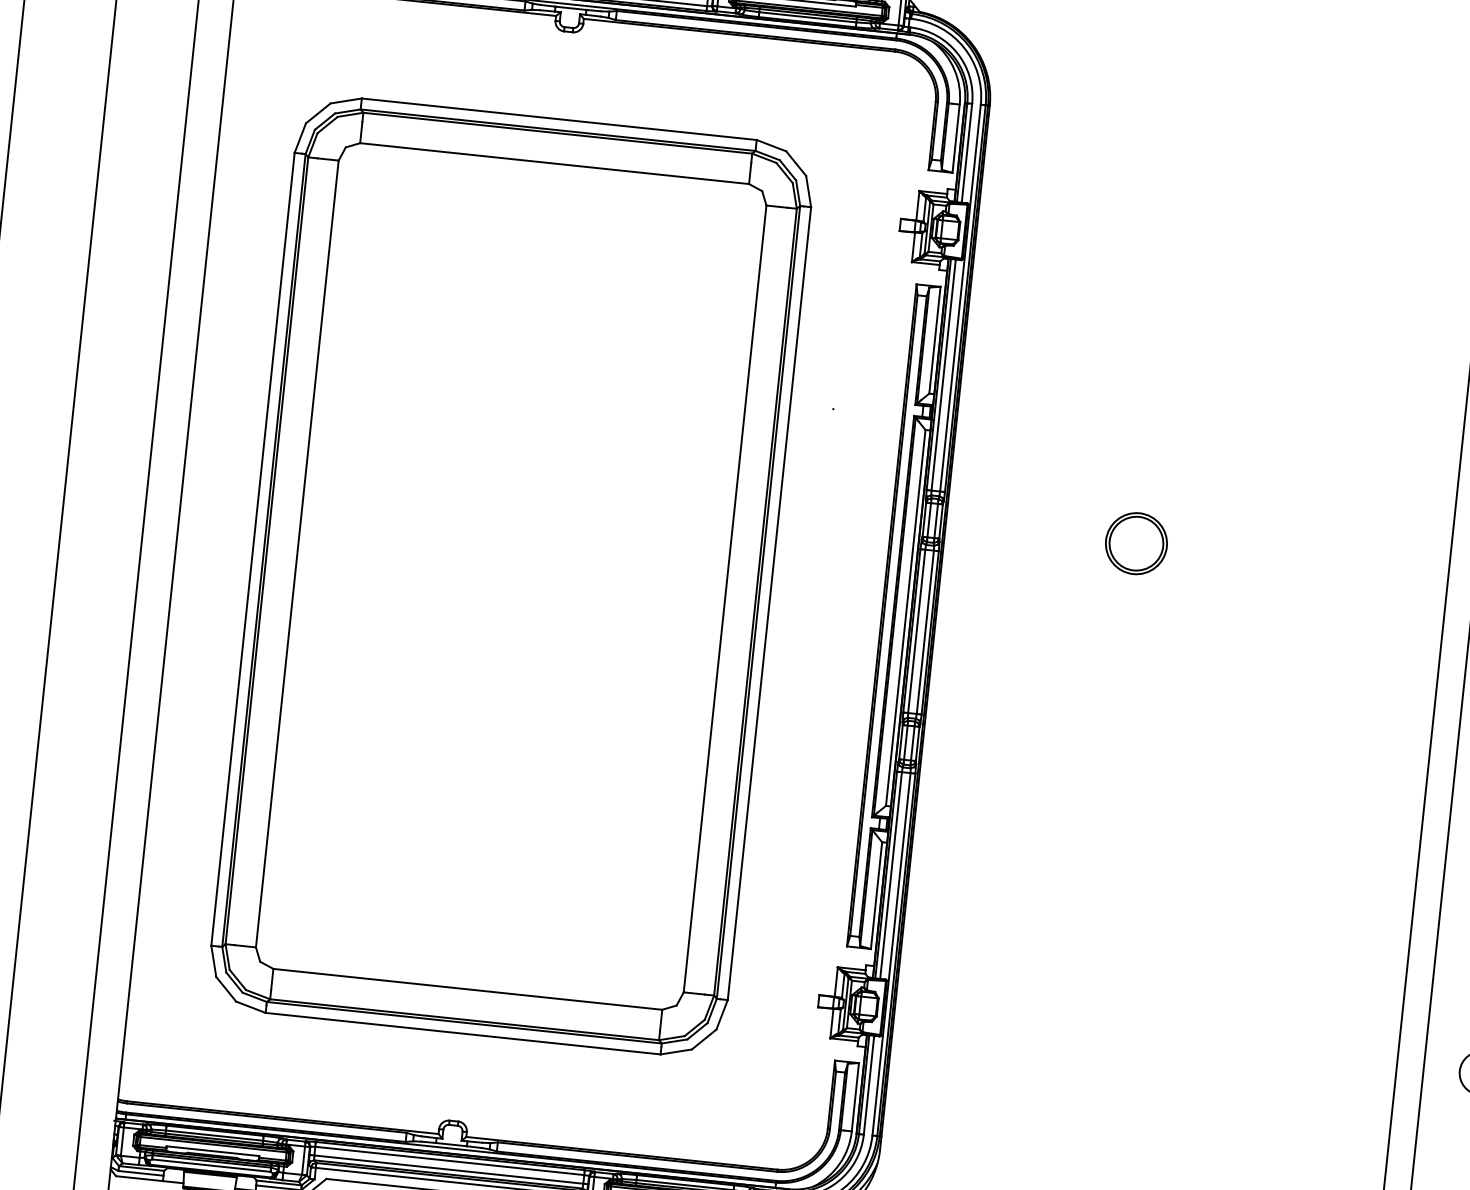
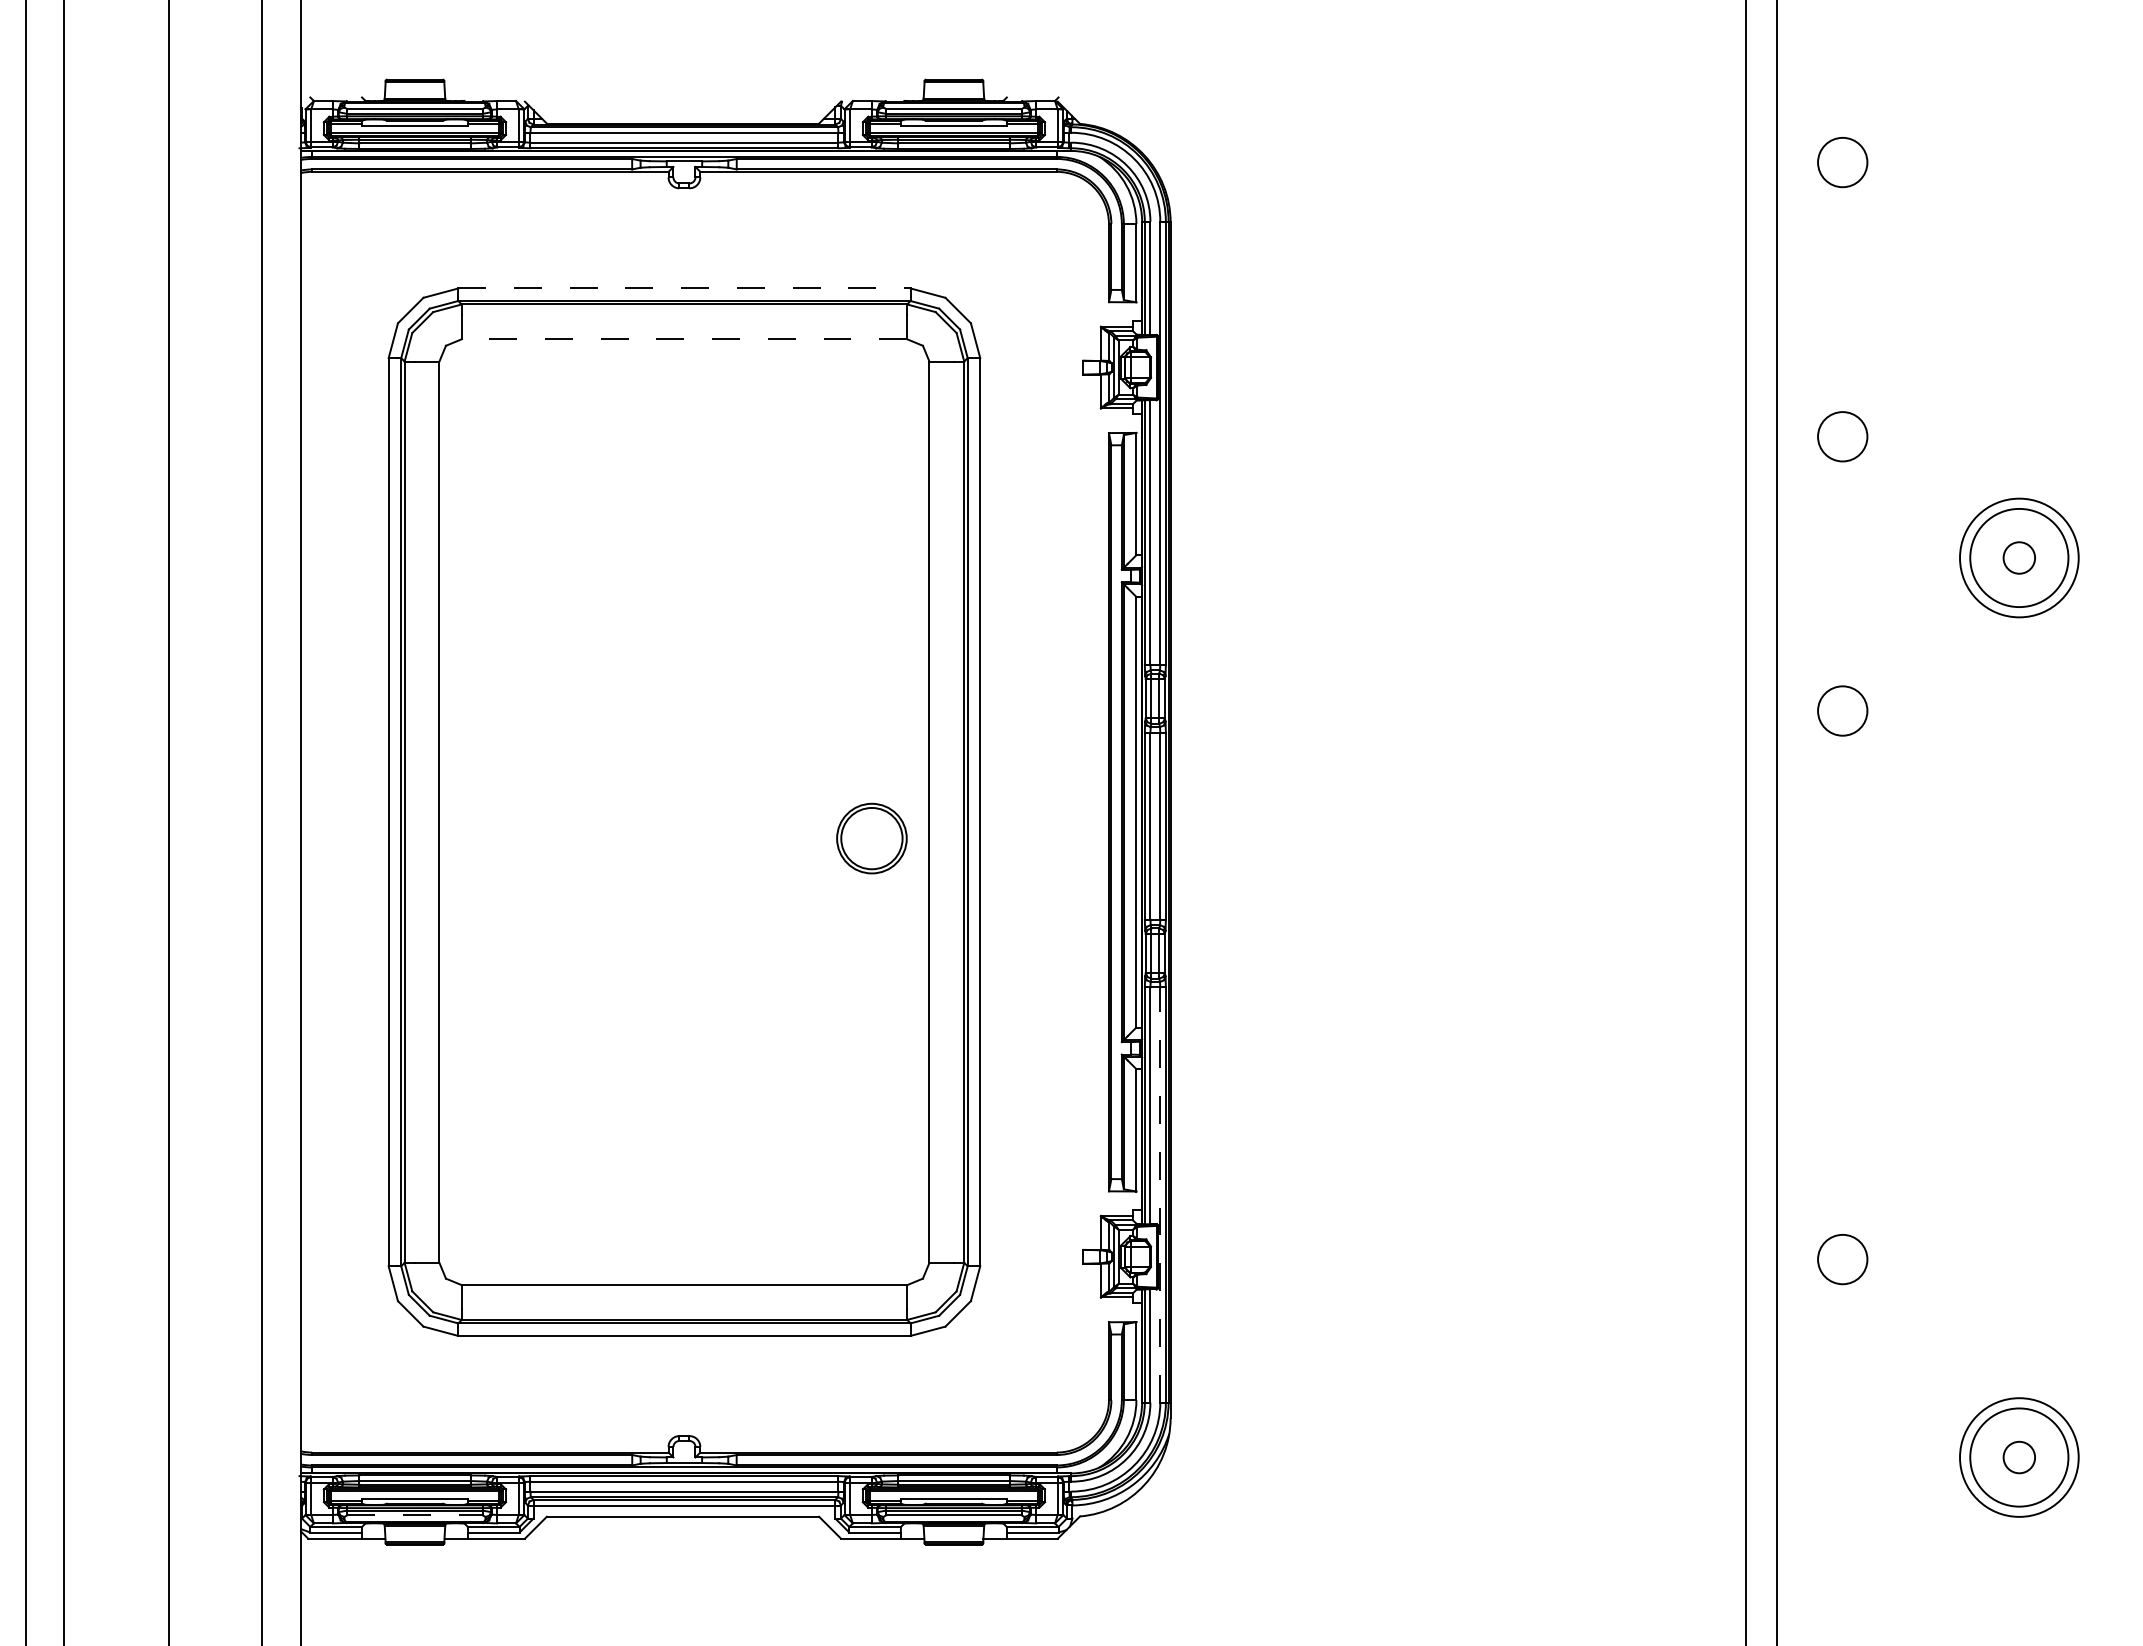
line: (559, 119) -> (684, 288), solid -> dashed
line: (554, 163) -> (684, 339), solid -> dashed
part: (1136, 543) -> (871, 838), moved
line: (891, 954) -> (1160, 1195), solid -> dashed
line: (211, 1165) -> (414, 1515), solid -> dashed

